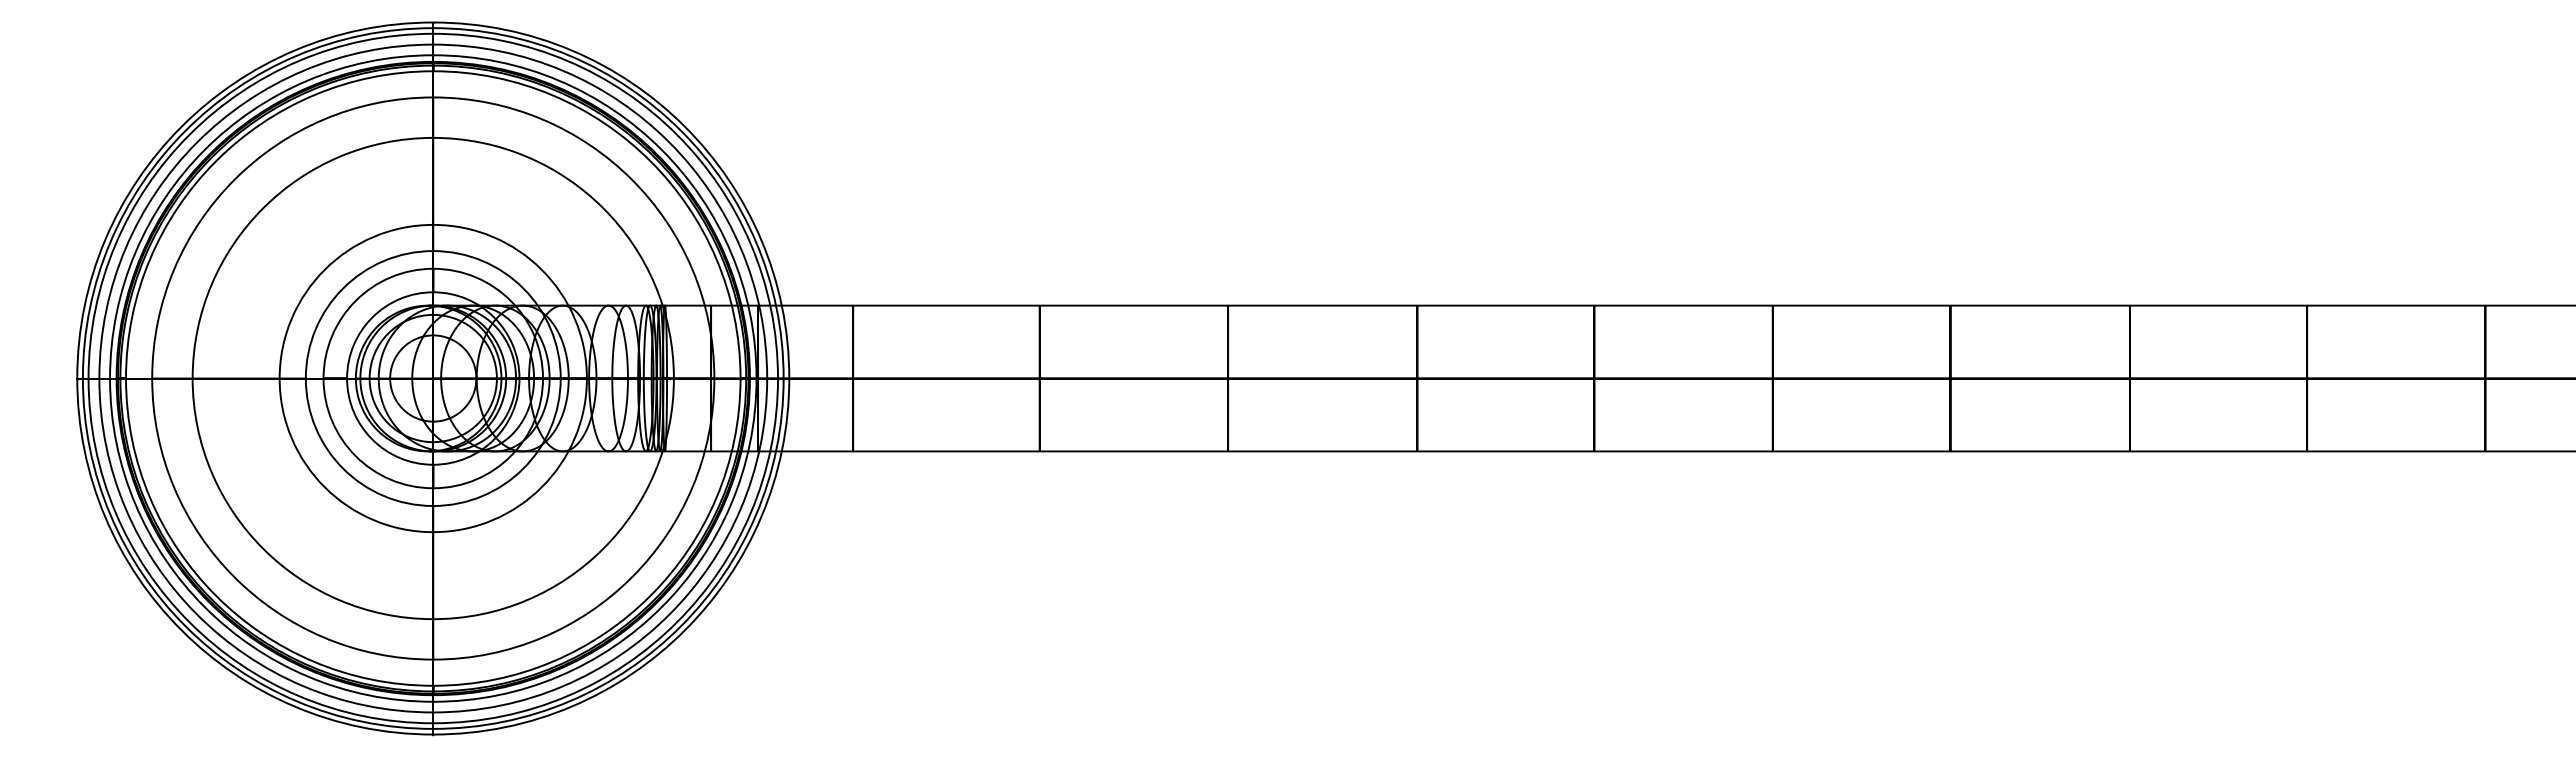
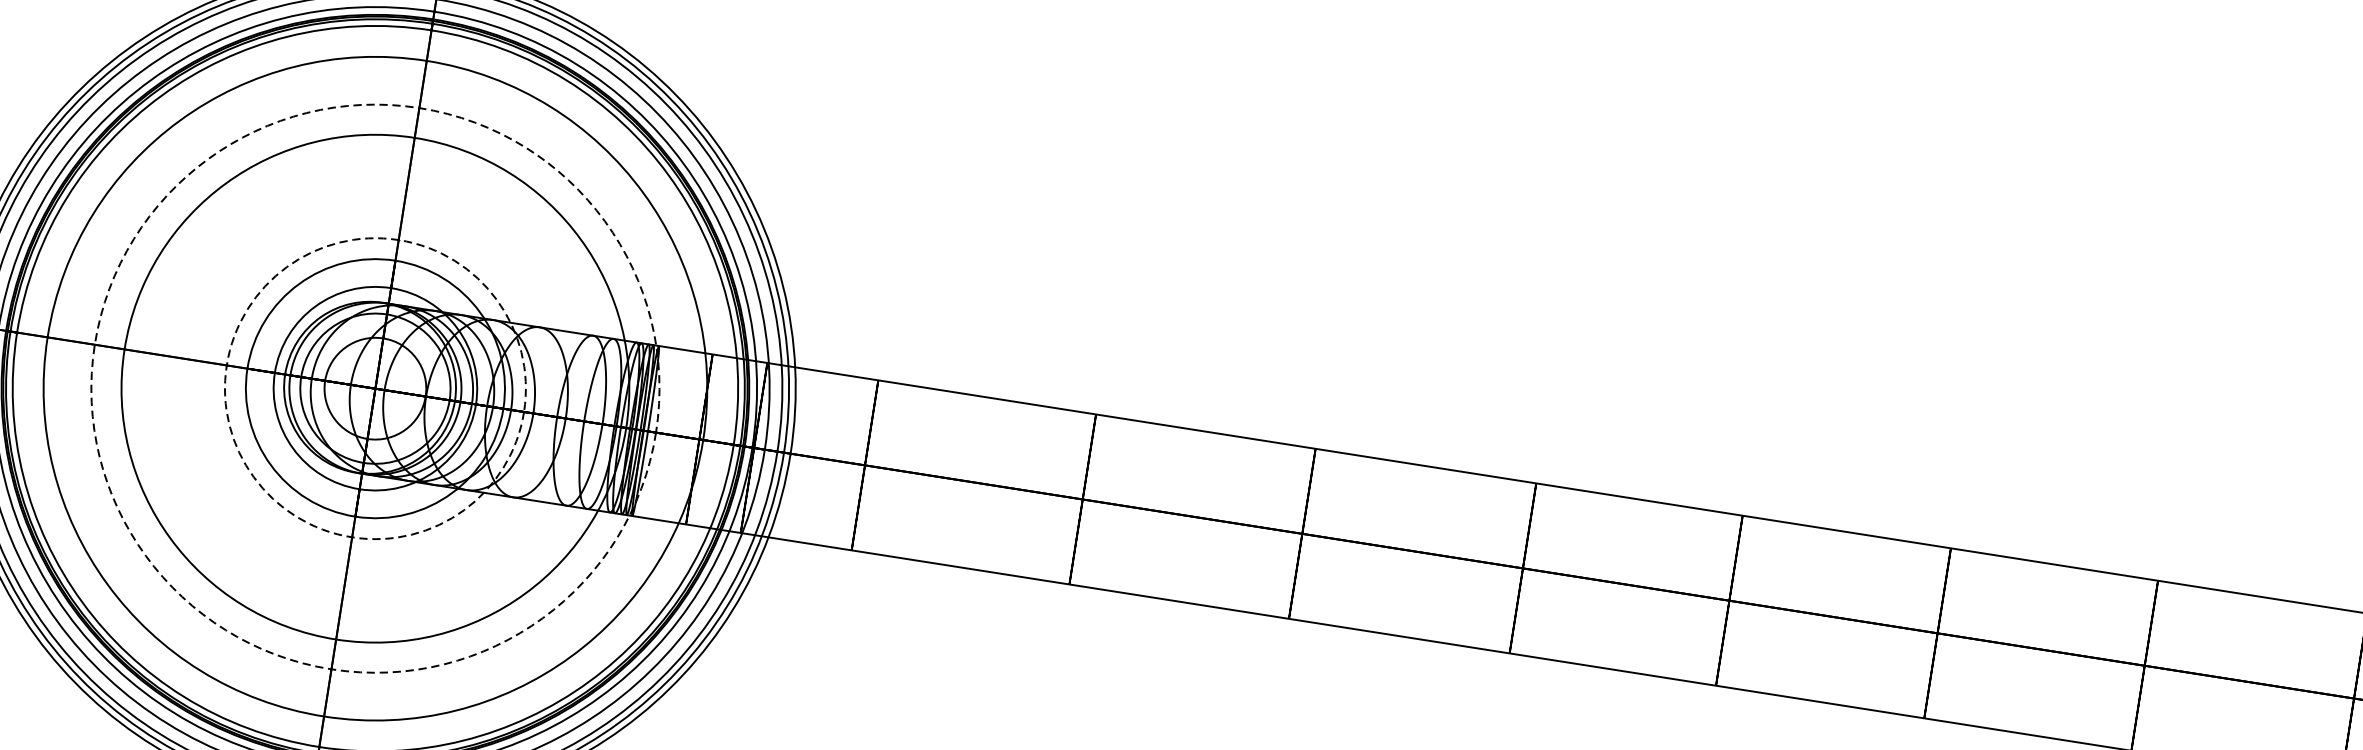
circle: (432, 378) -> (374, 388), size x1.4
circle: (432, 378) -> (374, 388), solid -> dashed
circle: (432, 378) -> (374, 388), solid -> dashed

